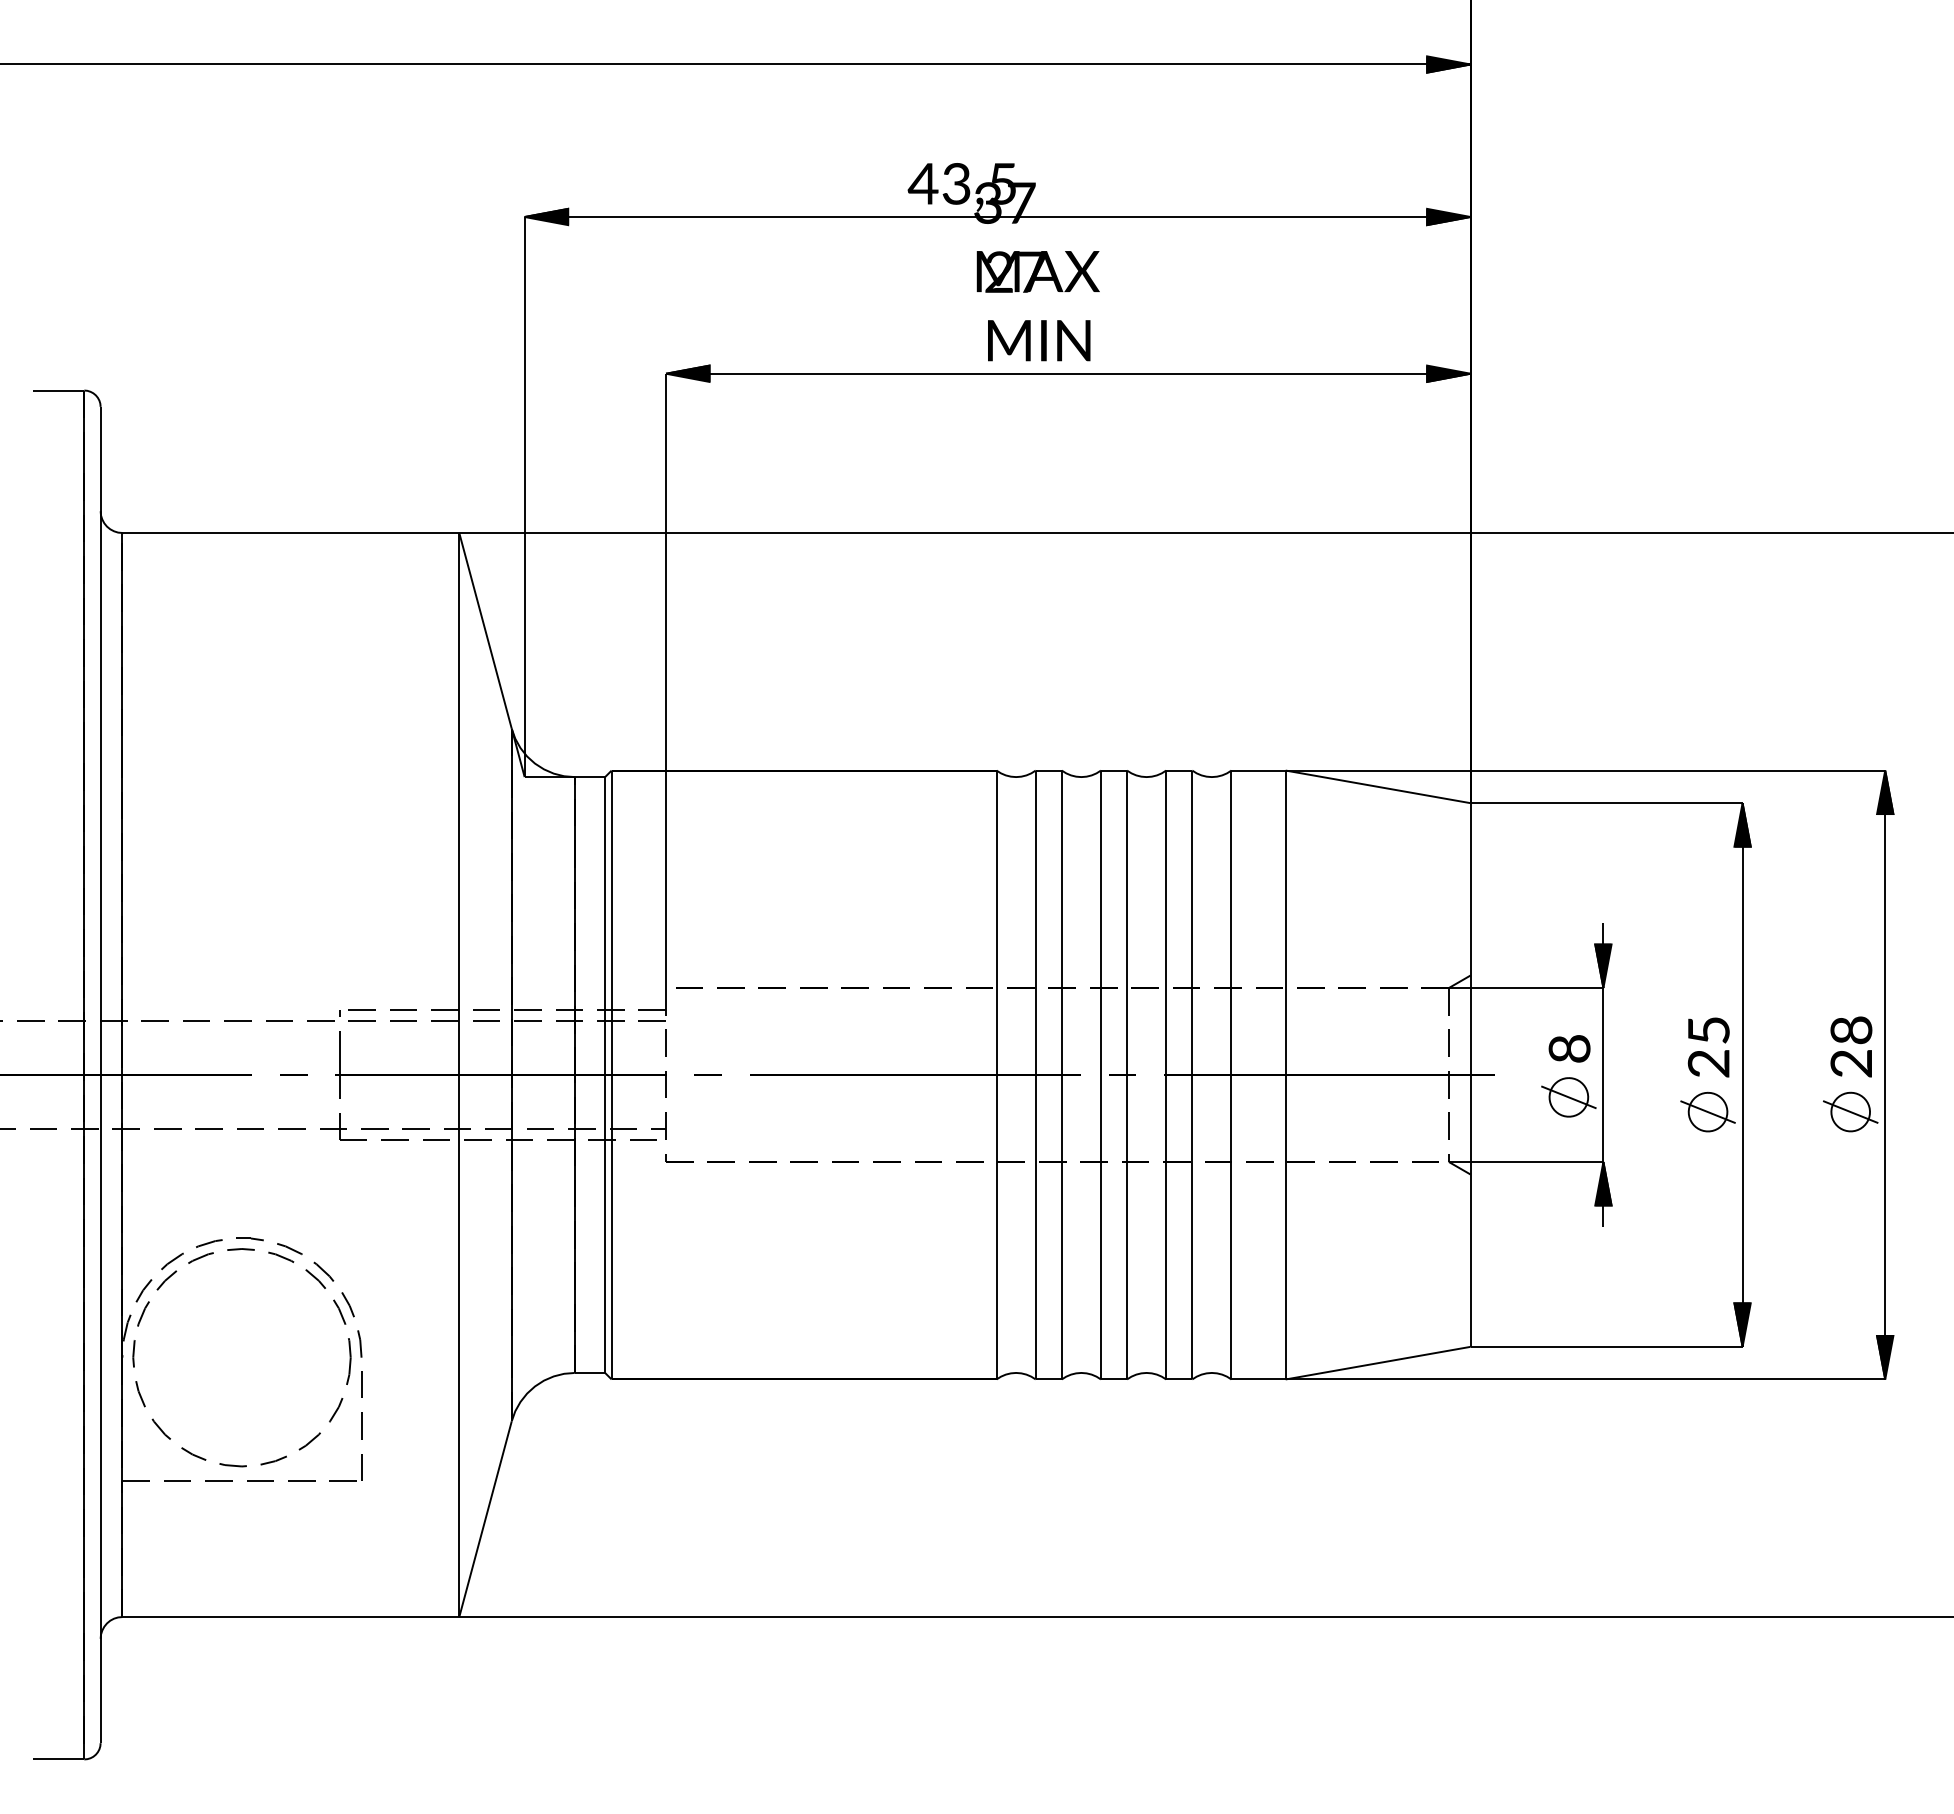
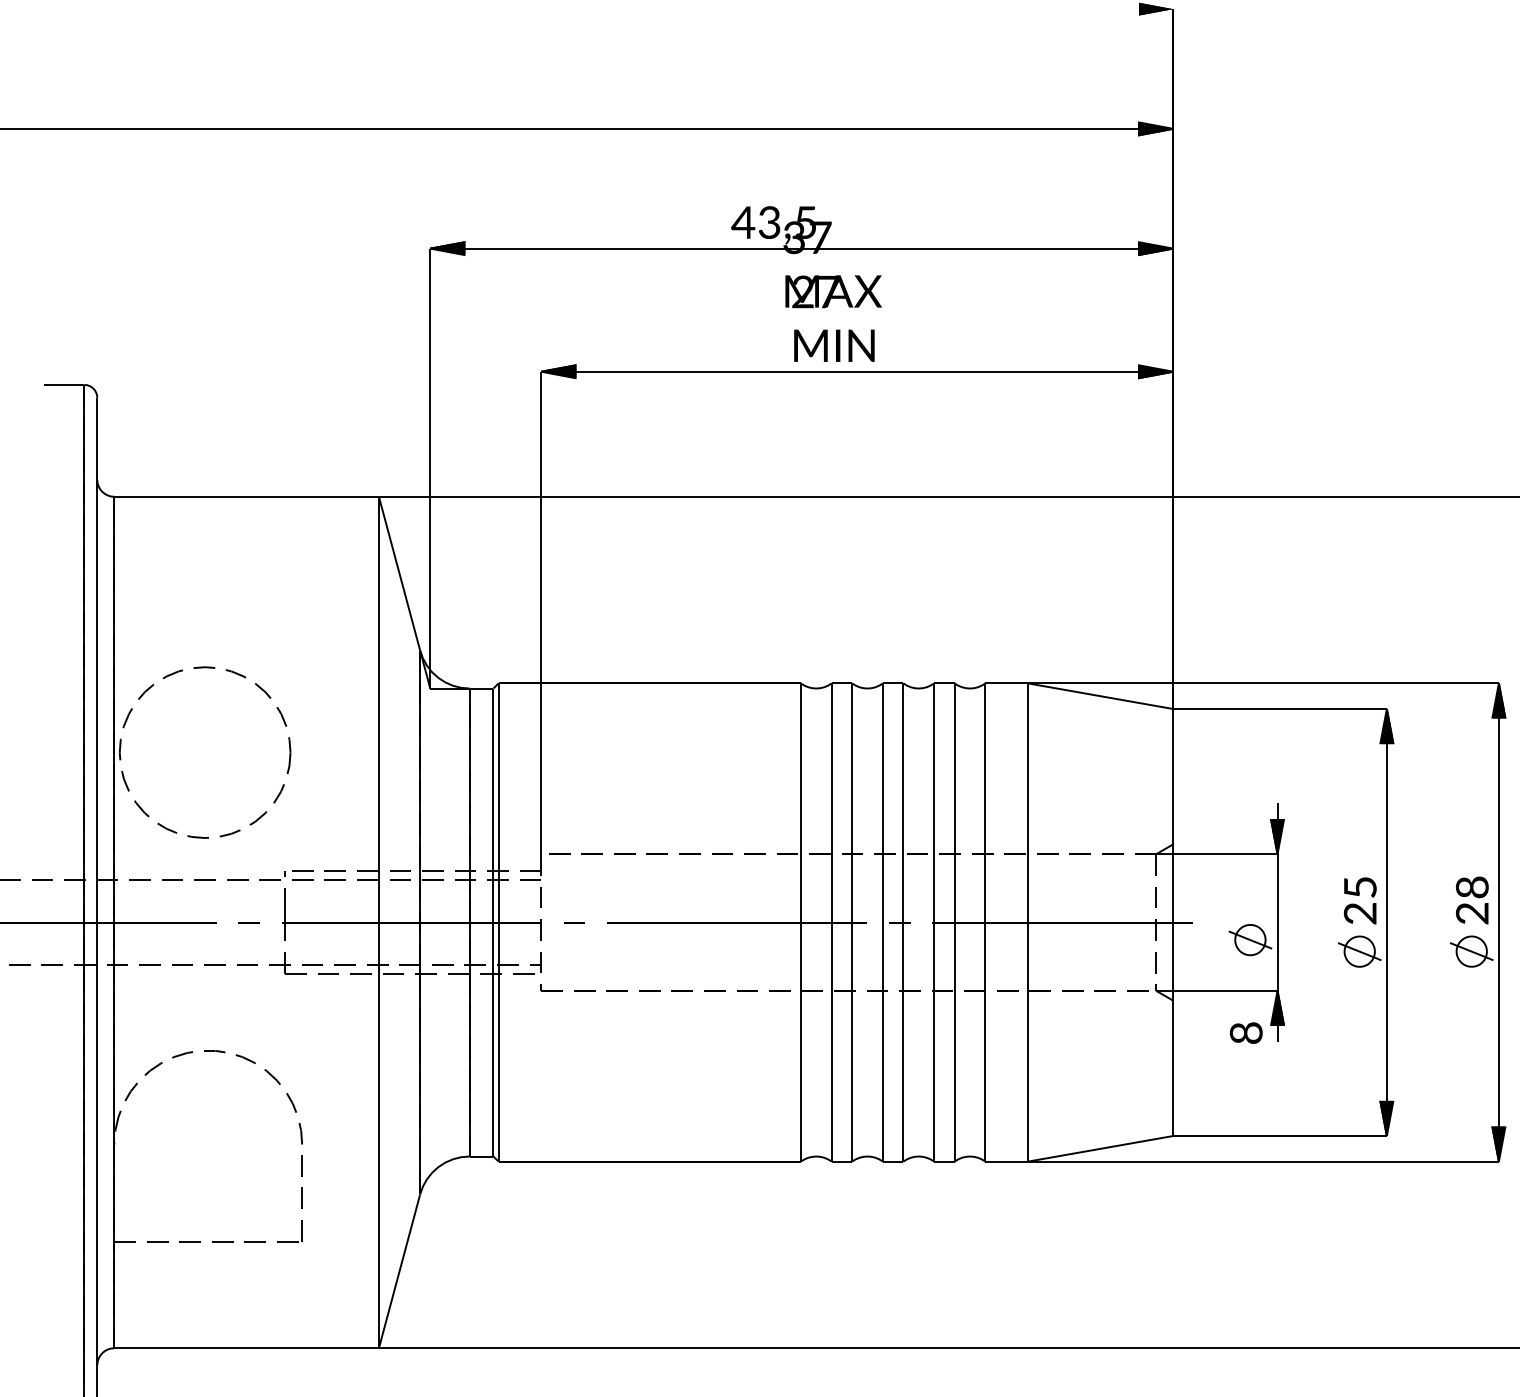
text: (1569, 1048) -> (1246, 1032), moved
part: (135, 1346) -> (121, 743), moved

